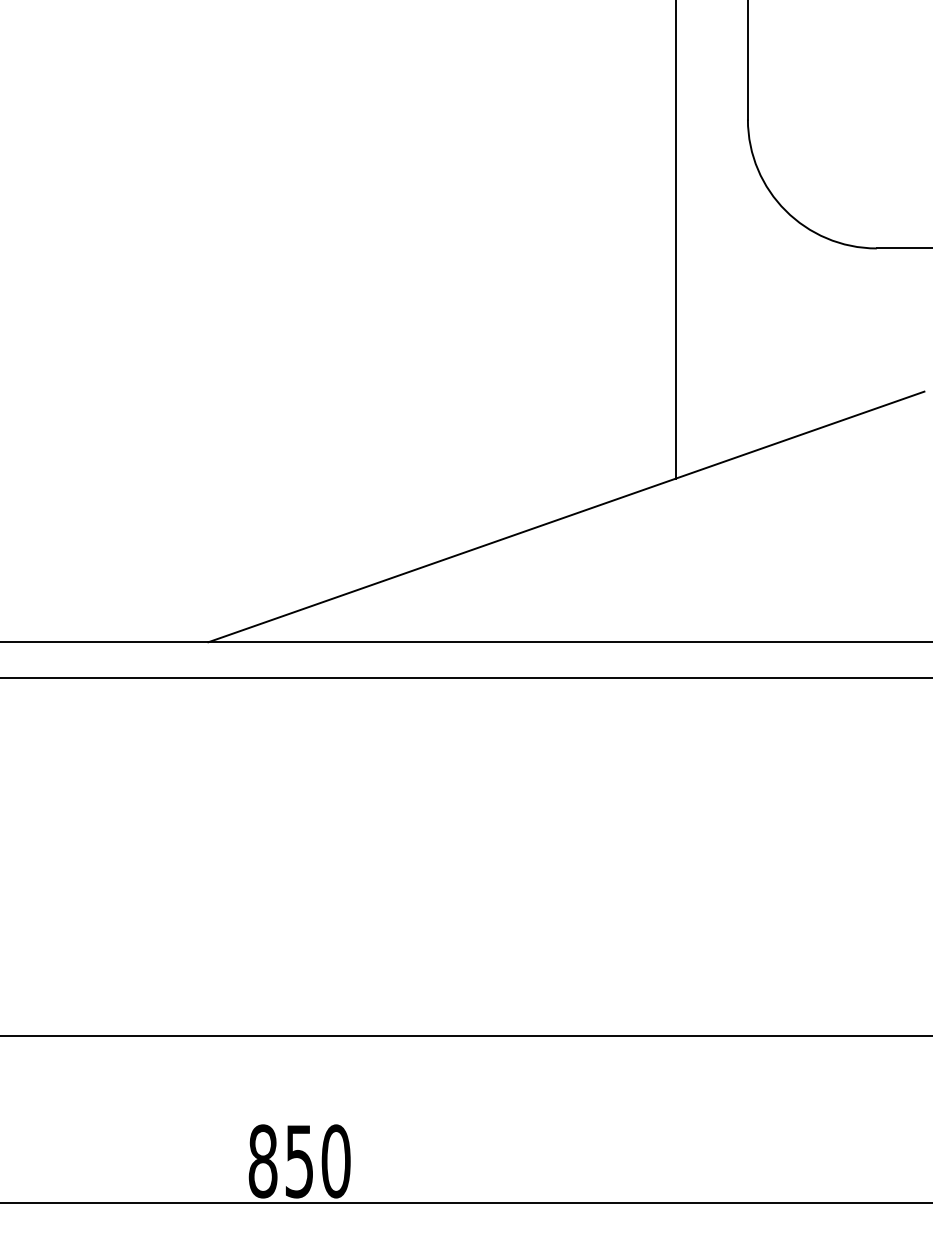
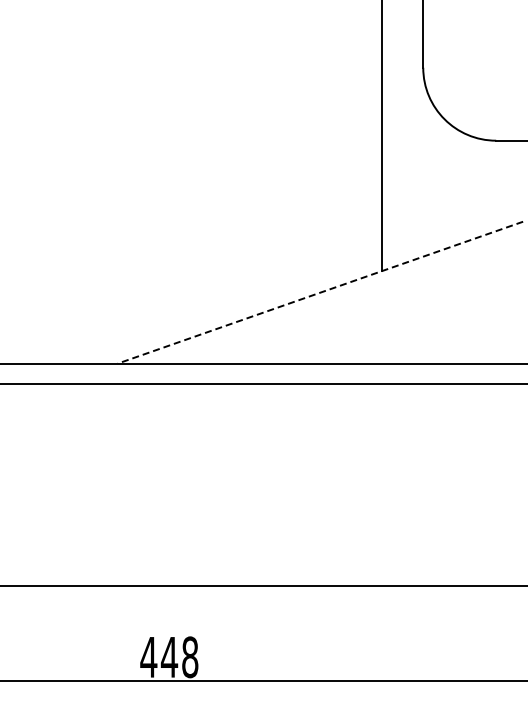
line: (566, 516) -> (320, 292), solid -> dashed
text: (299, 1161) -> (169, 657), 850 -> 448

